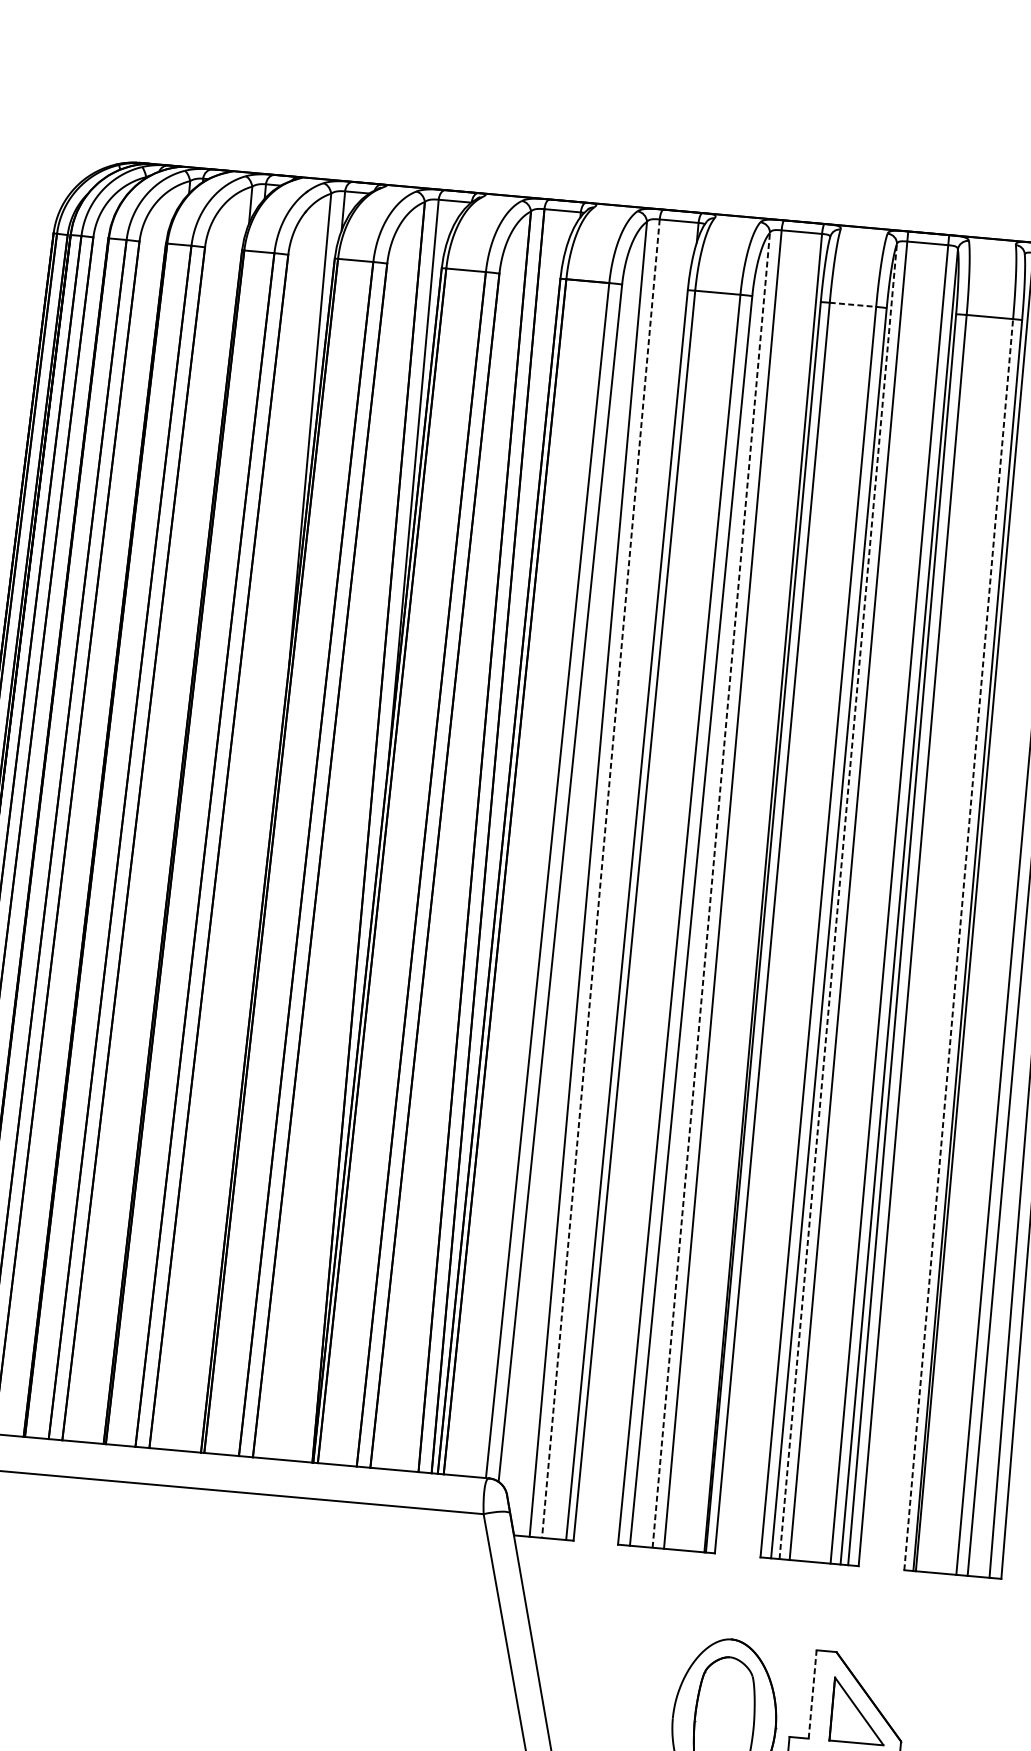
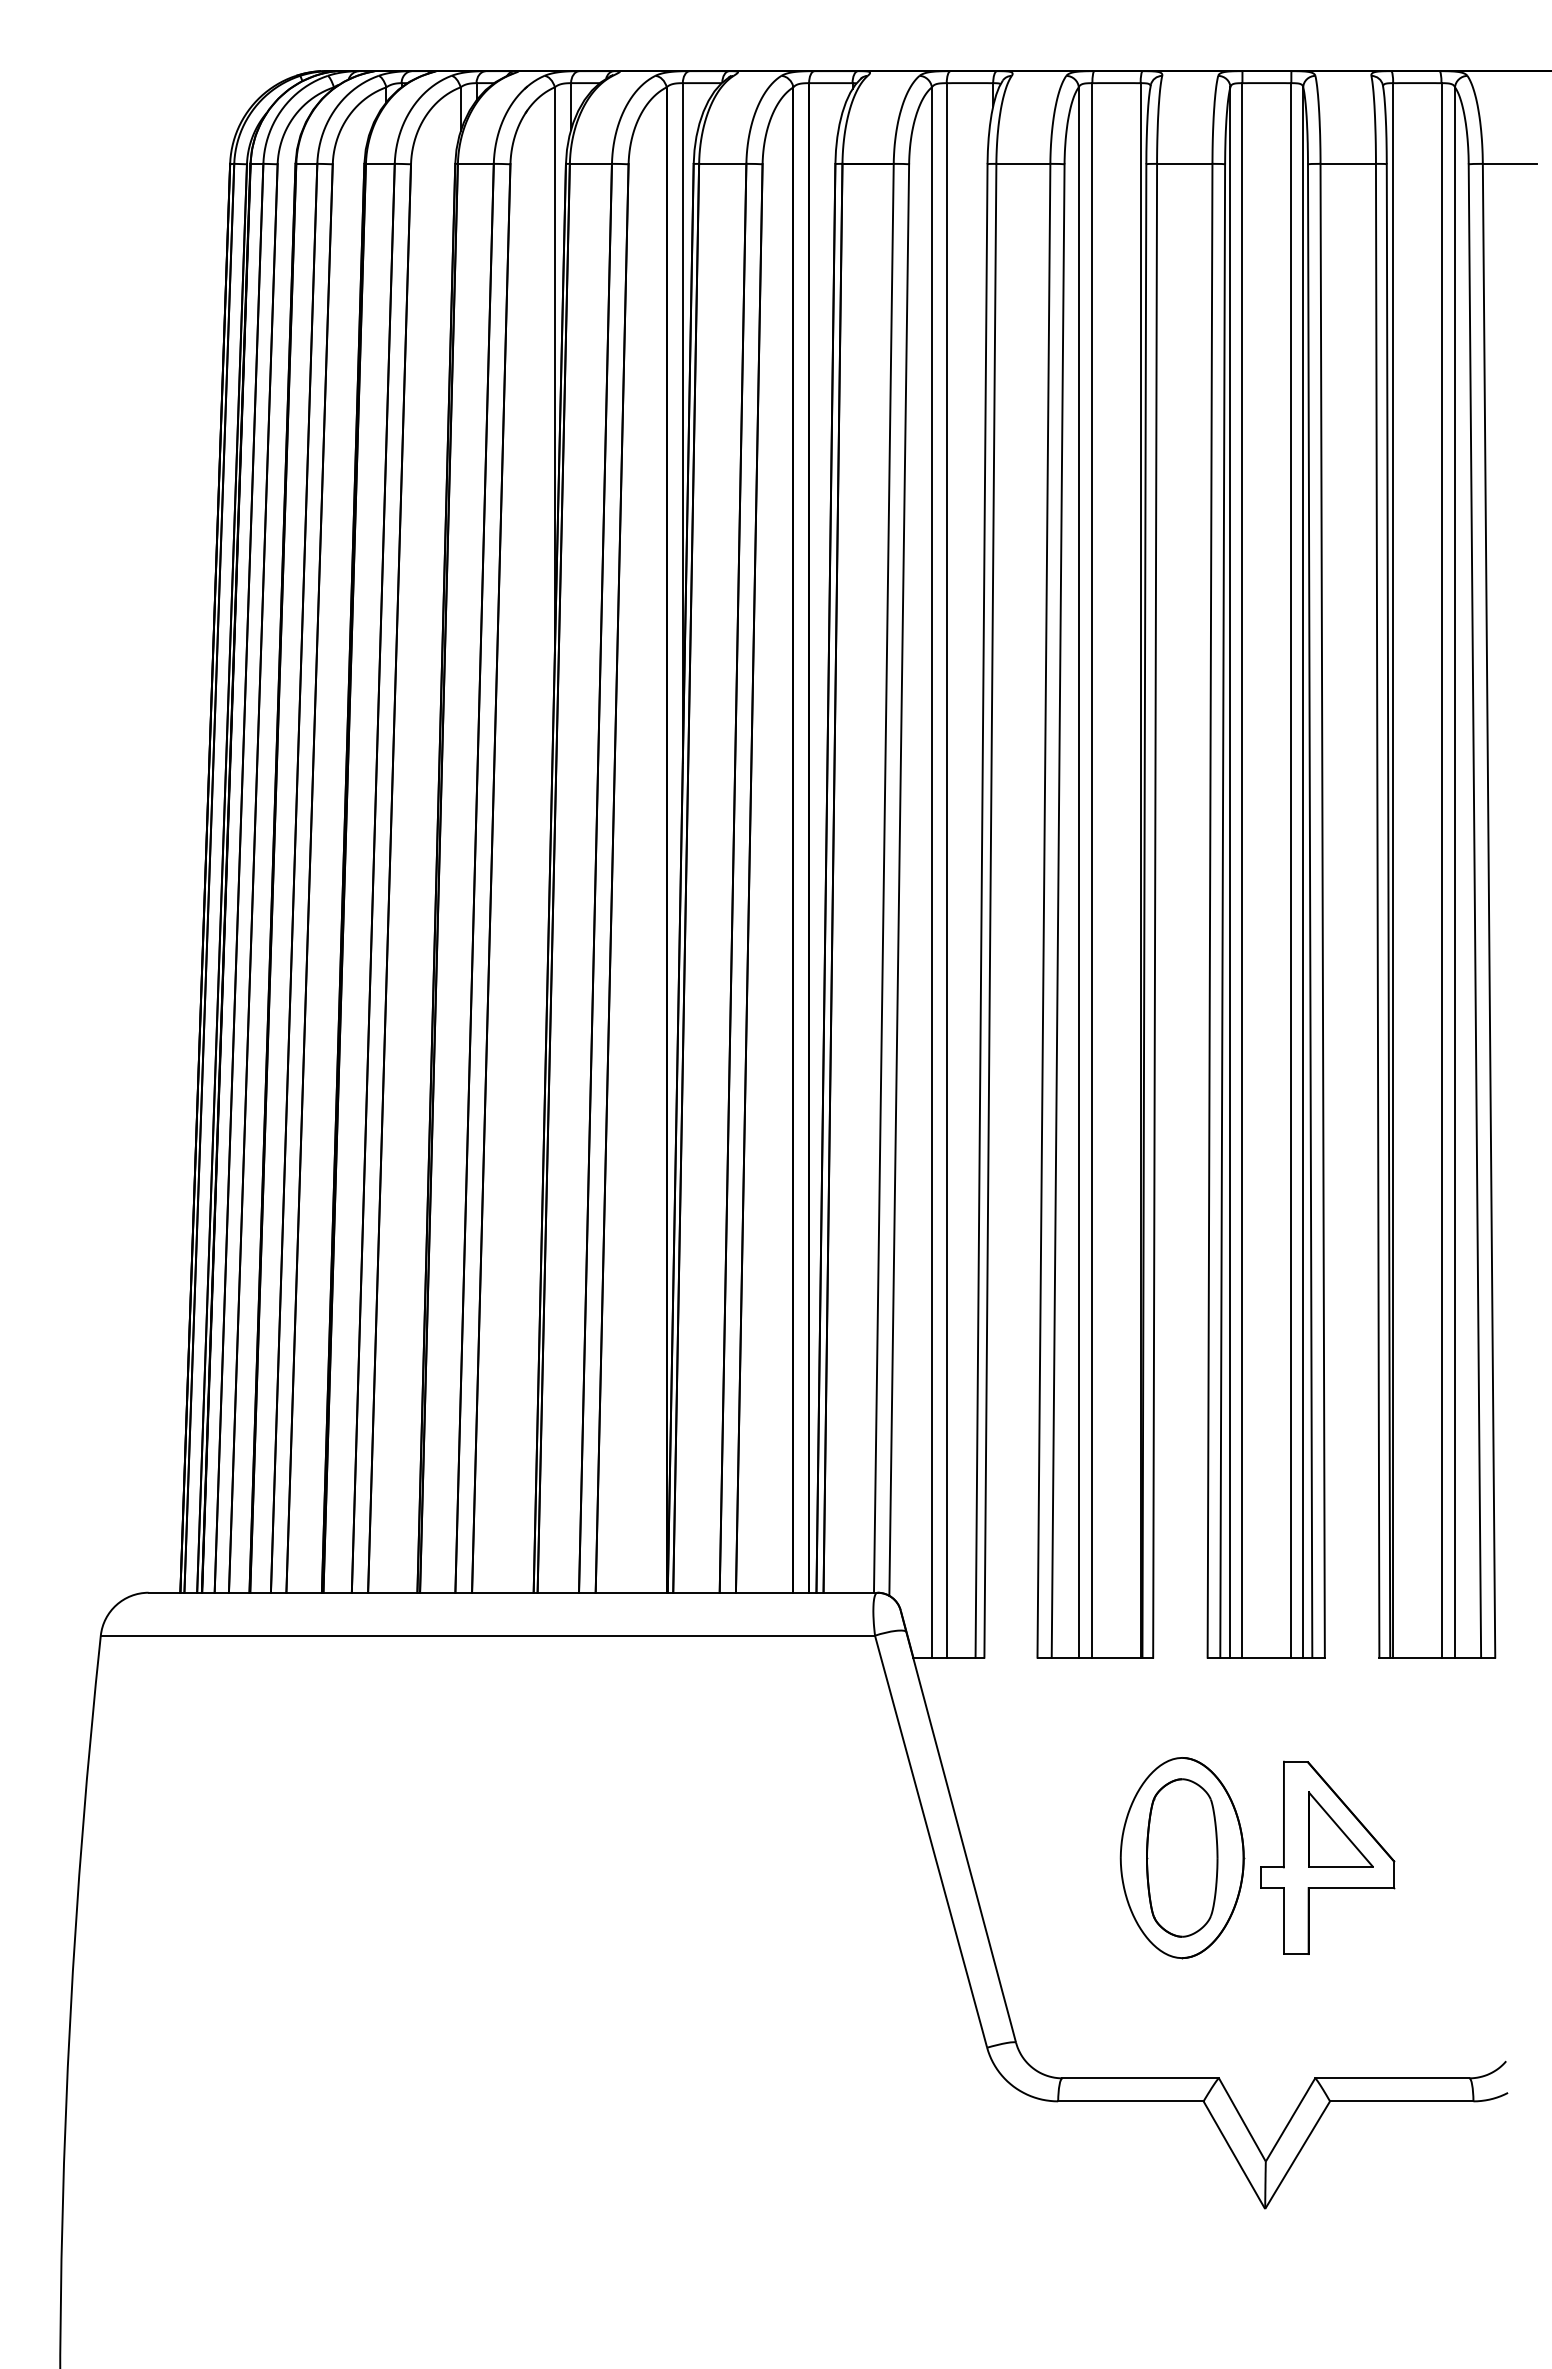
line: (852, 304) -> (1184, 163), dashed -> solid
line: (600, 878) -> (946, 870), dashed -> solid
line: (711, 889) -> (1078, 871), dashed -> solid
line: (838, 900) -> (1230, 871), dashed -> solid
line: (958, 944) -> (1377, 910), dashed -> solid
line: (812, 1694) -> (1283, 1814), dashed -> solid

